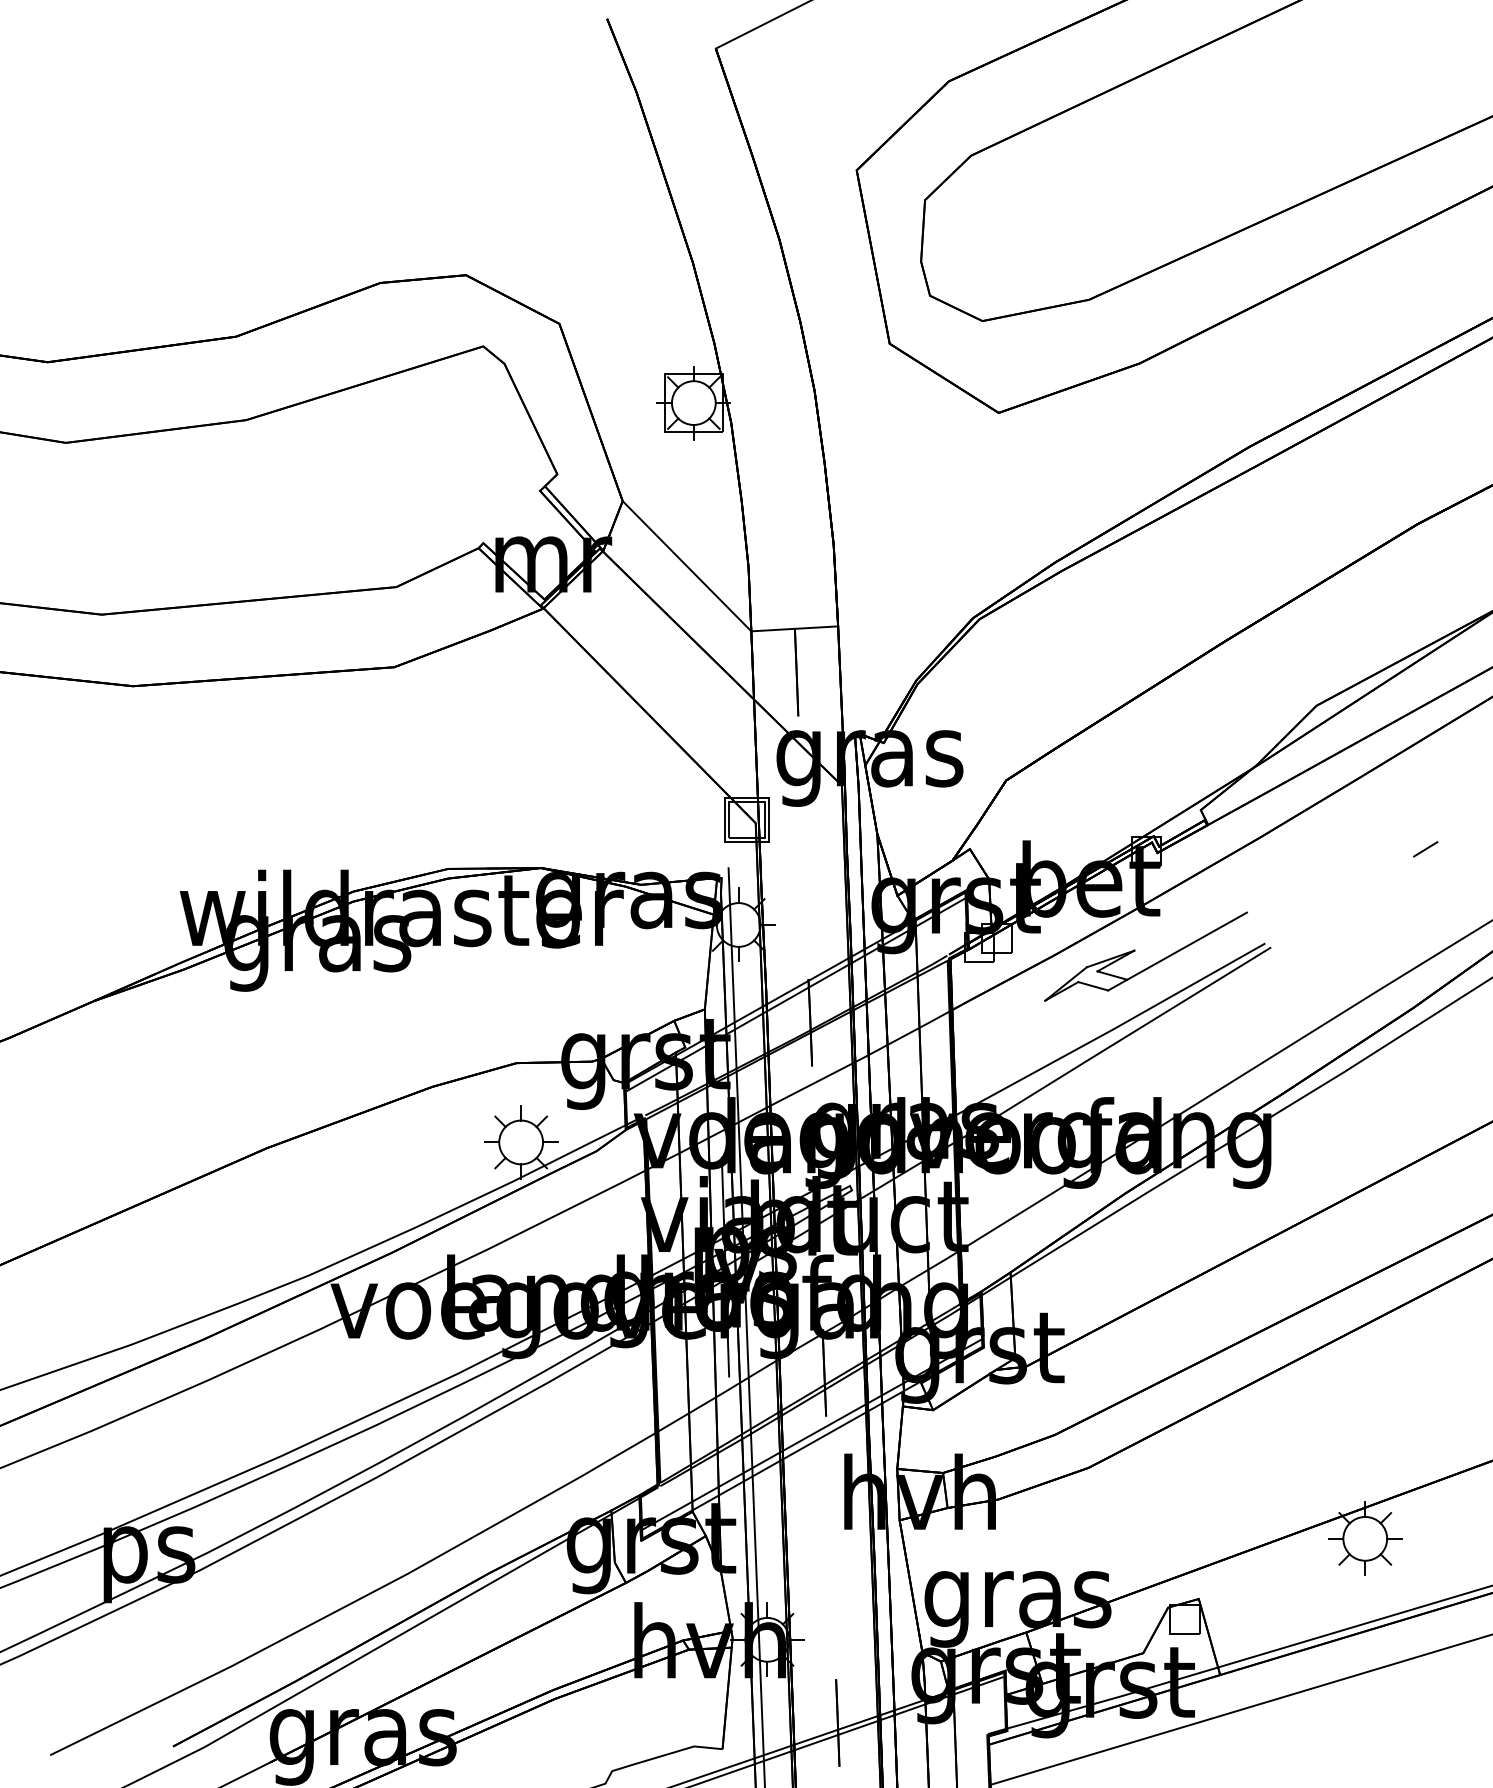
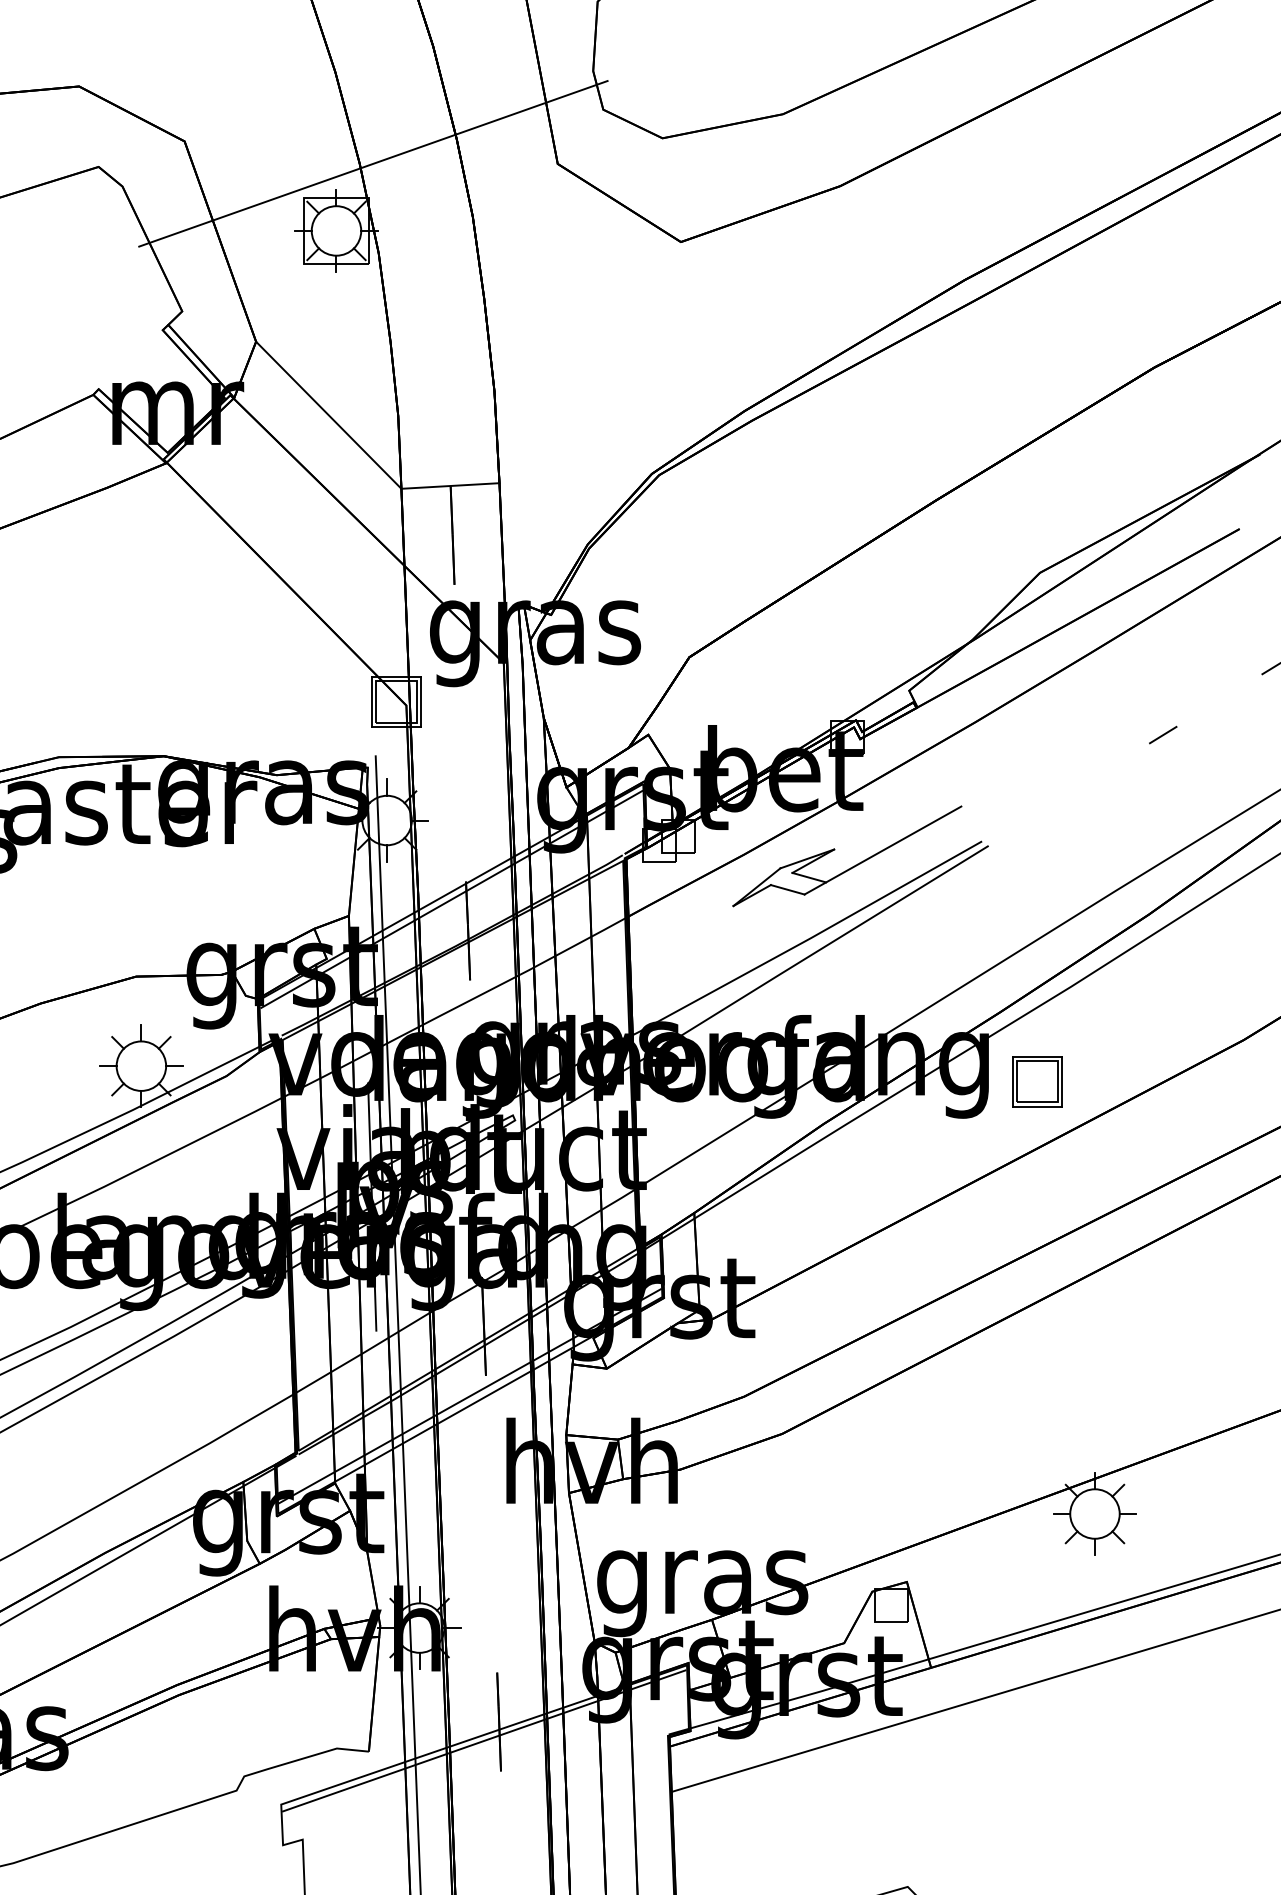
line: (726, 343) -> (373, 163), added
part: (1313, 1155) -> (1036, 1080), added

